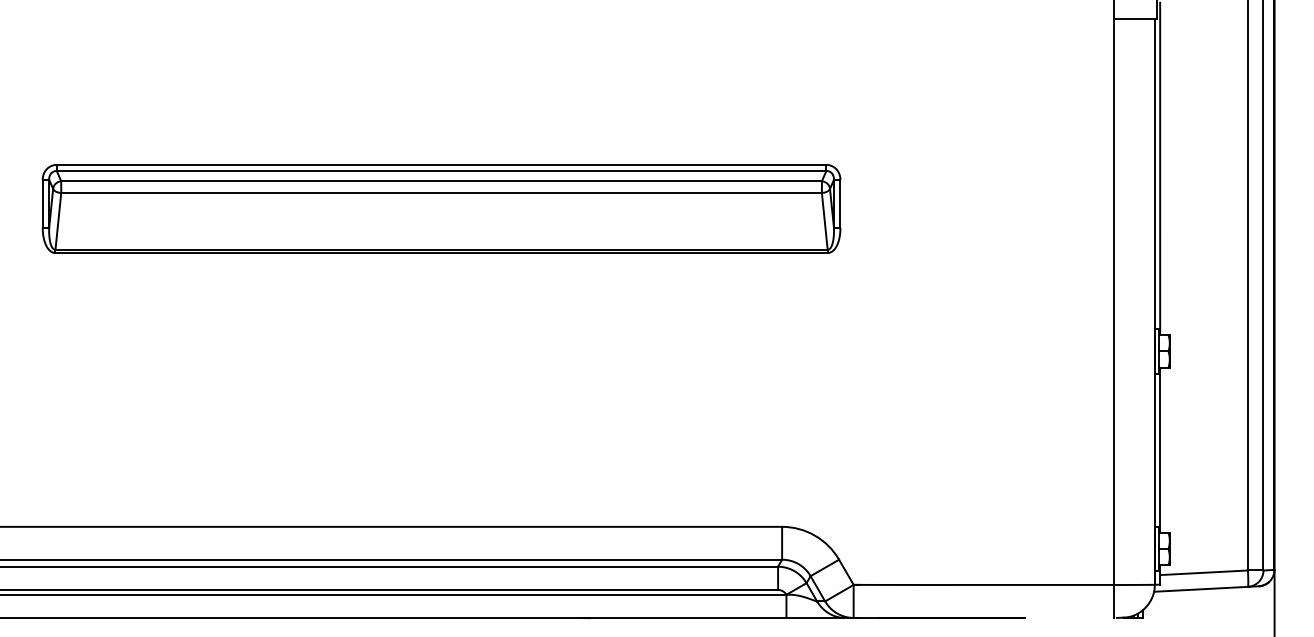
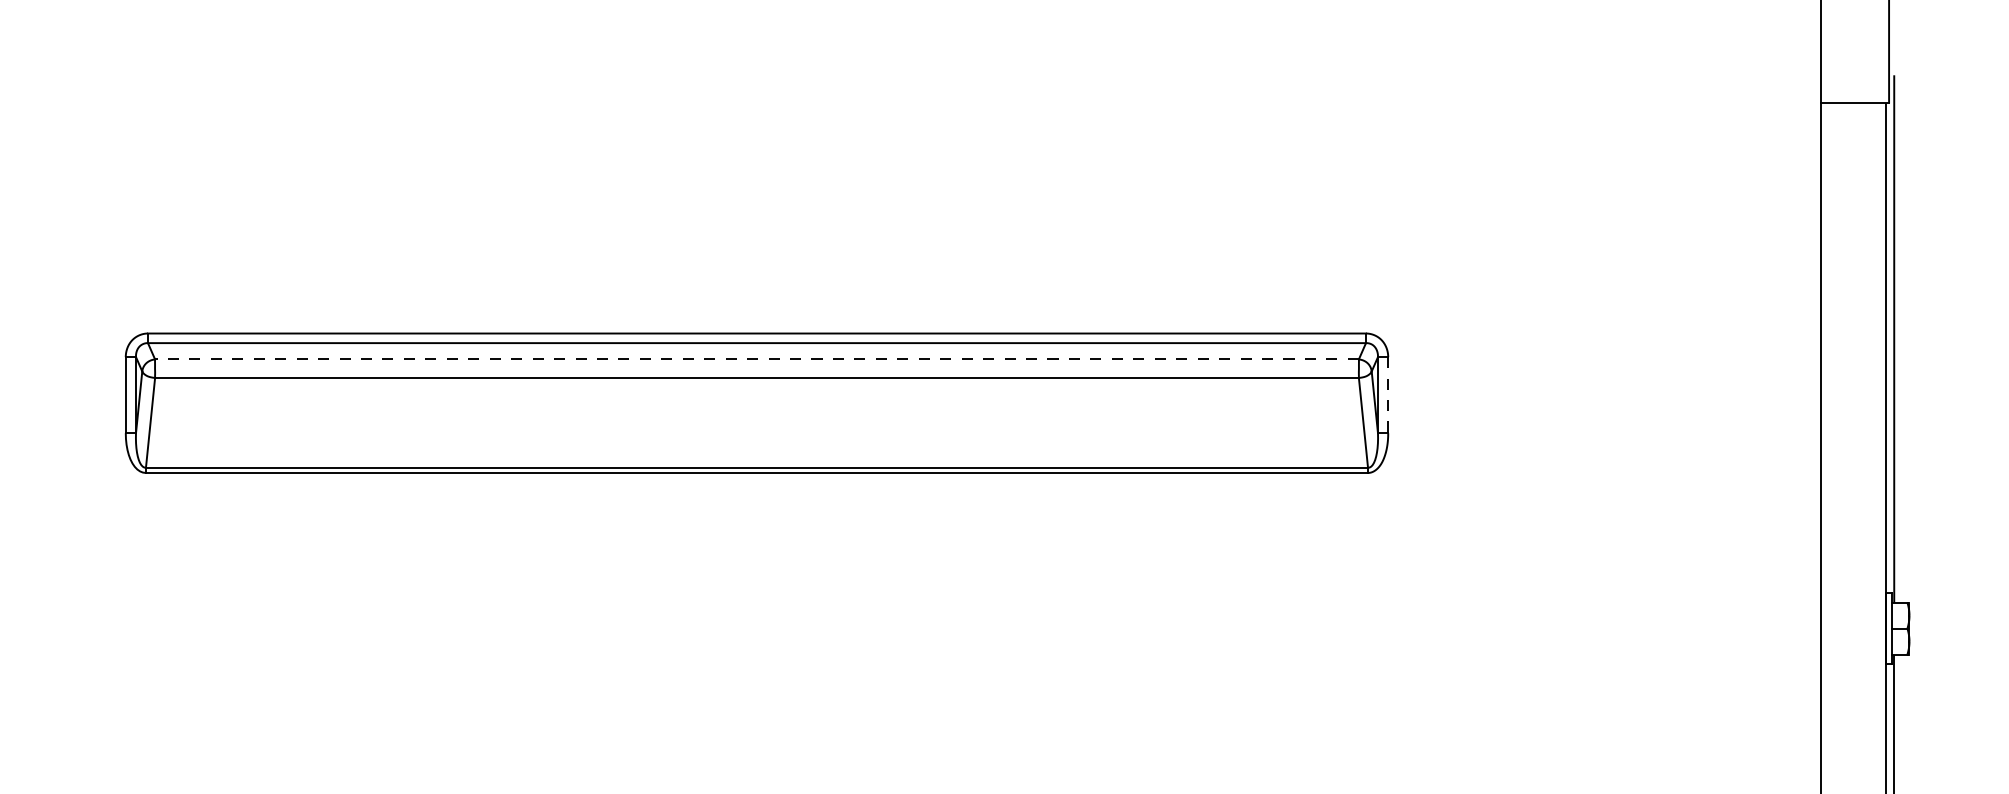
line: (441, 181) -> (756, 359), solid -> dashed
line: (840, 204) -> (1388, 396), solid -> dashed

